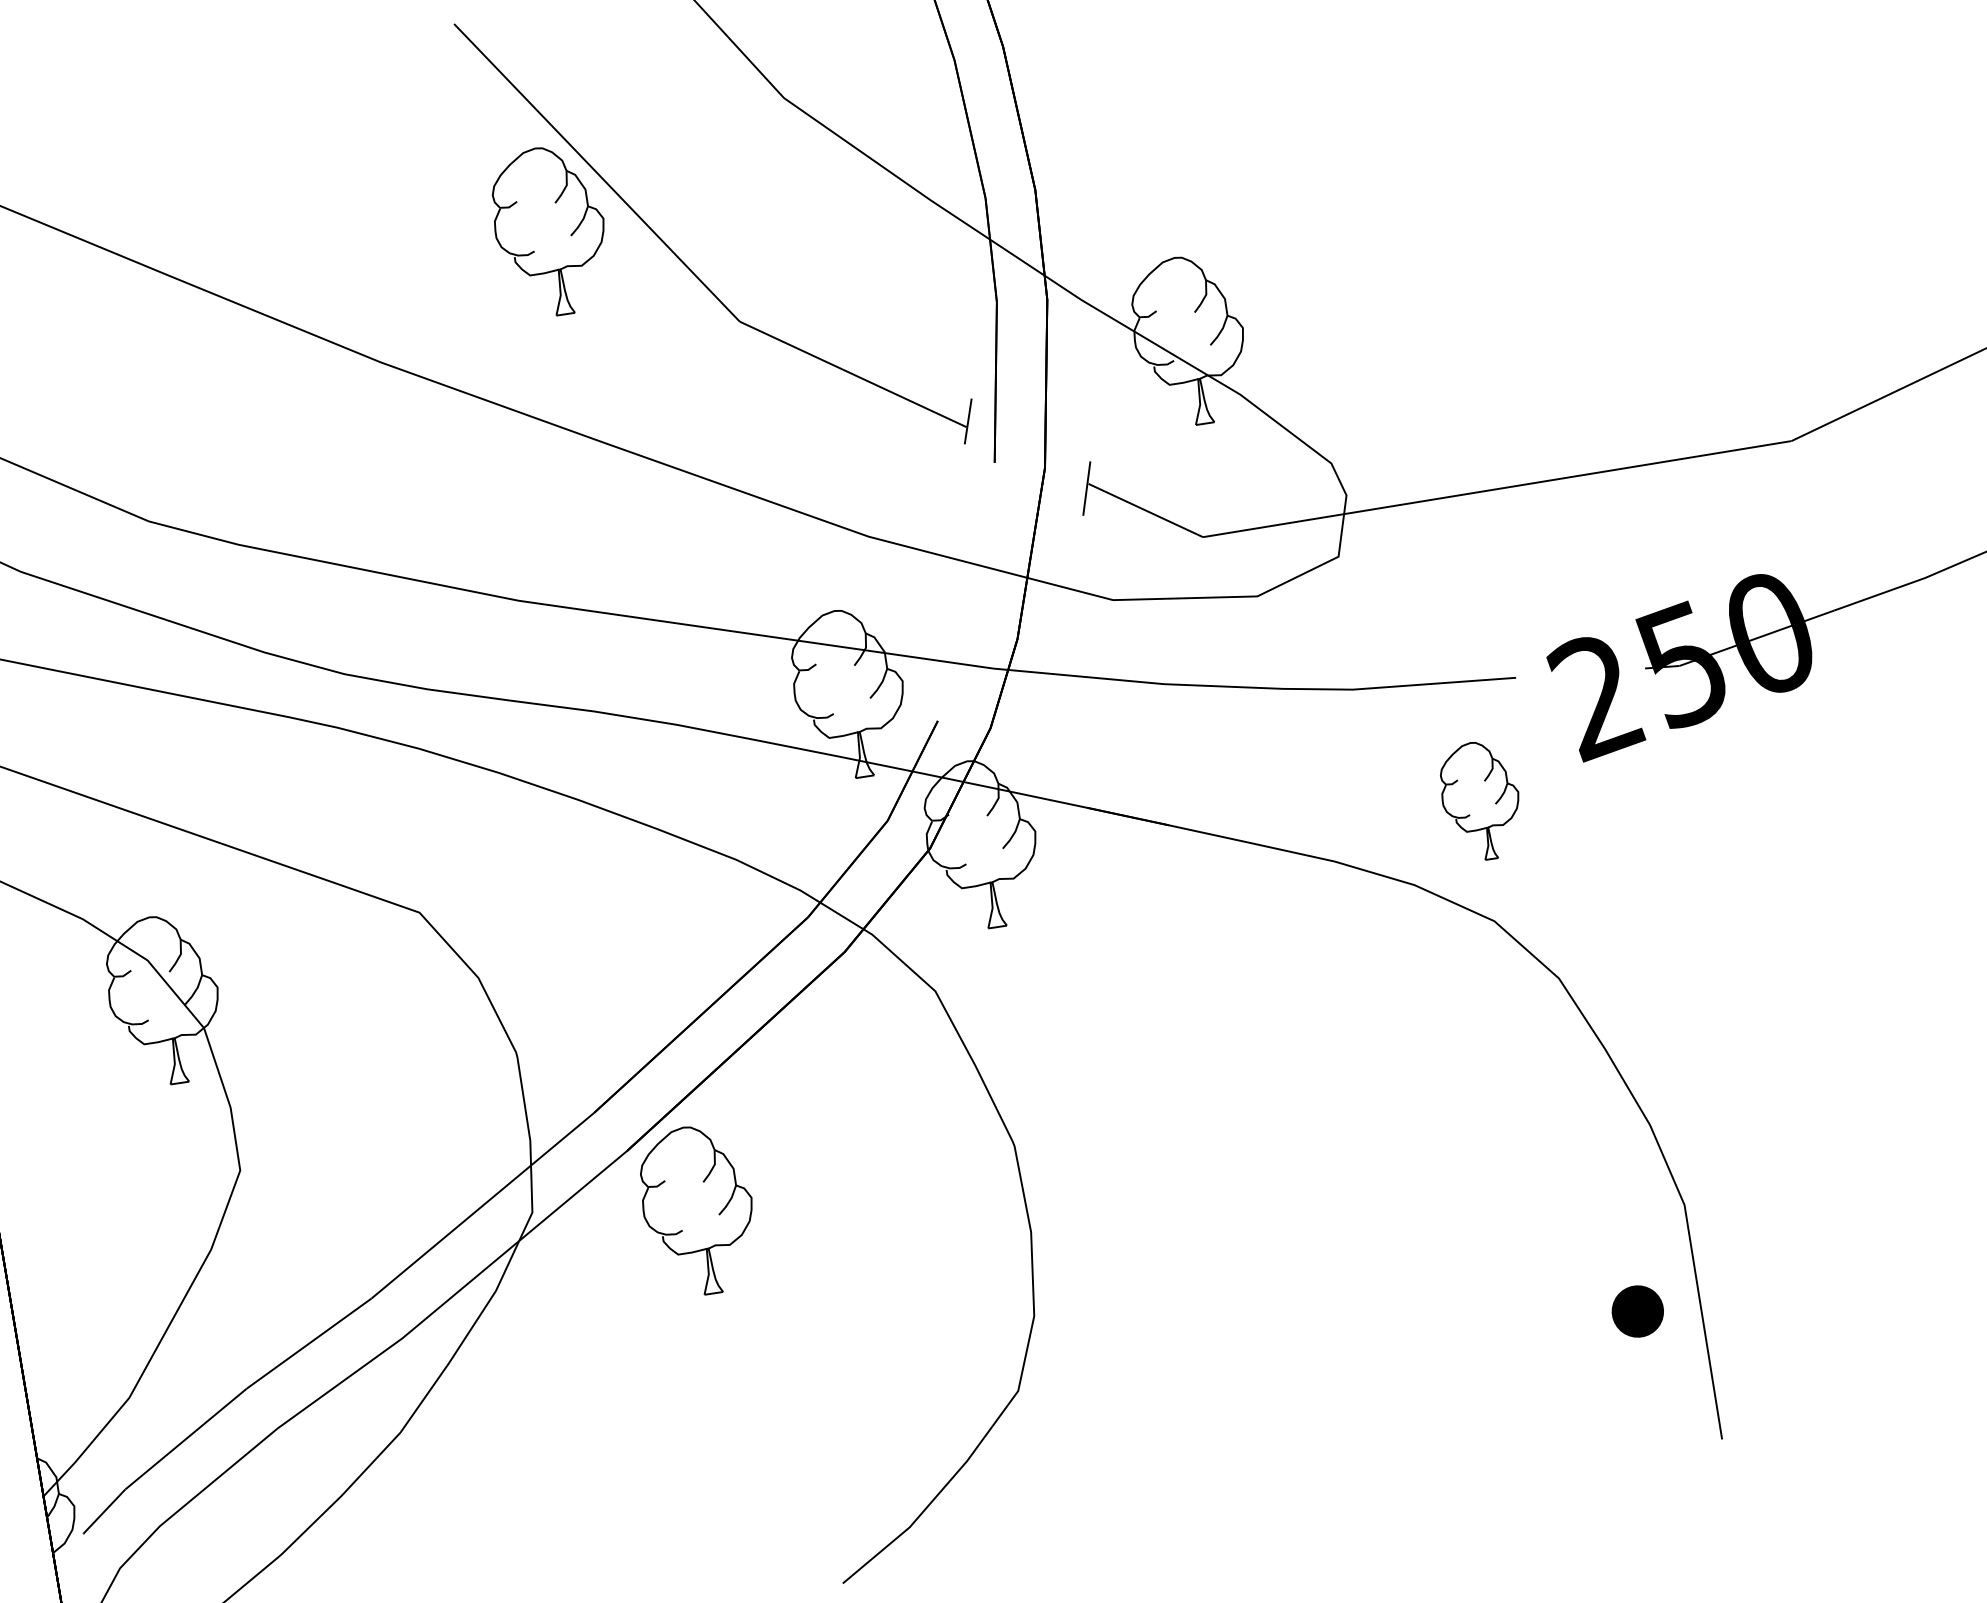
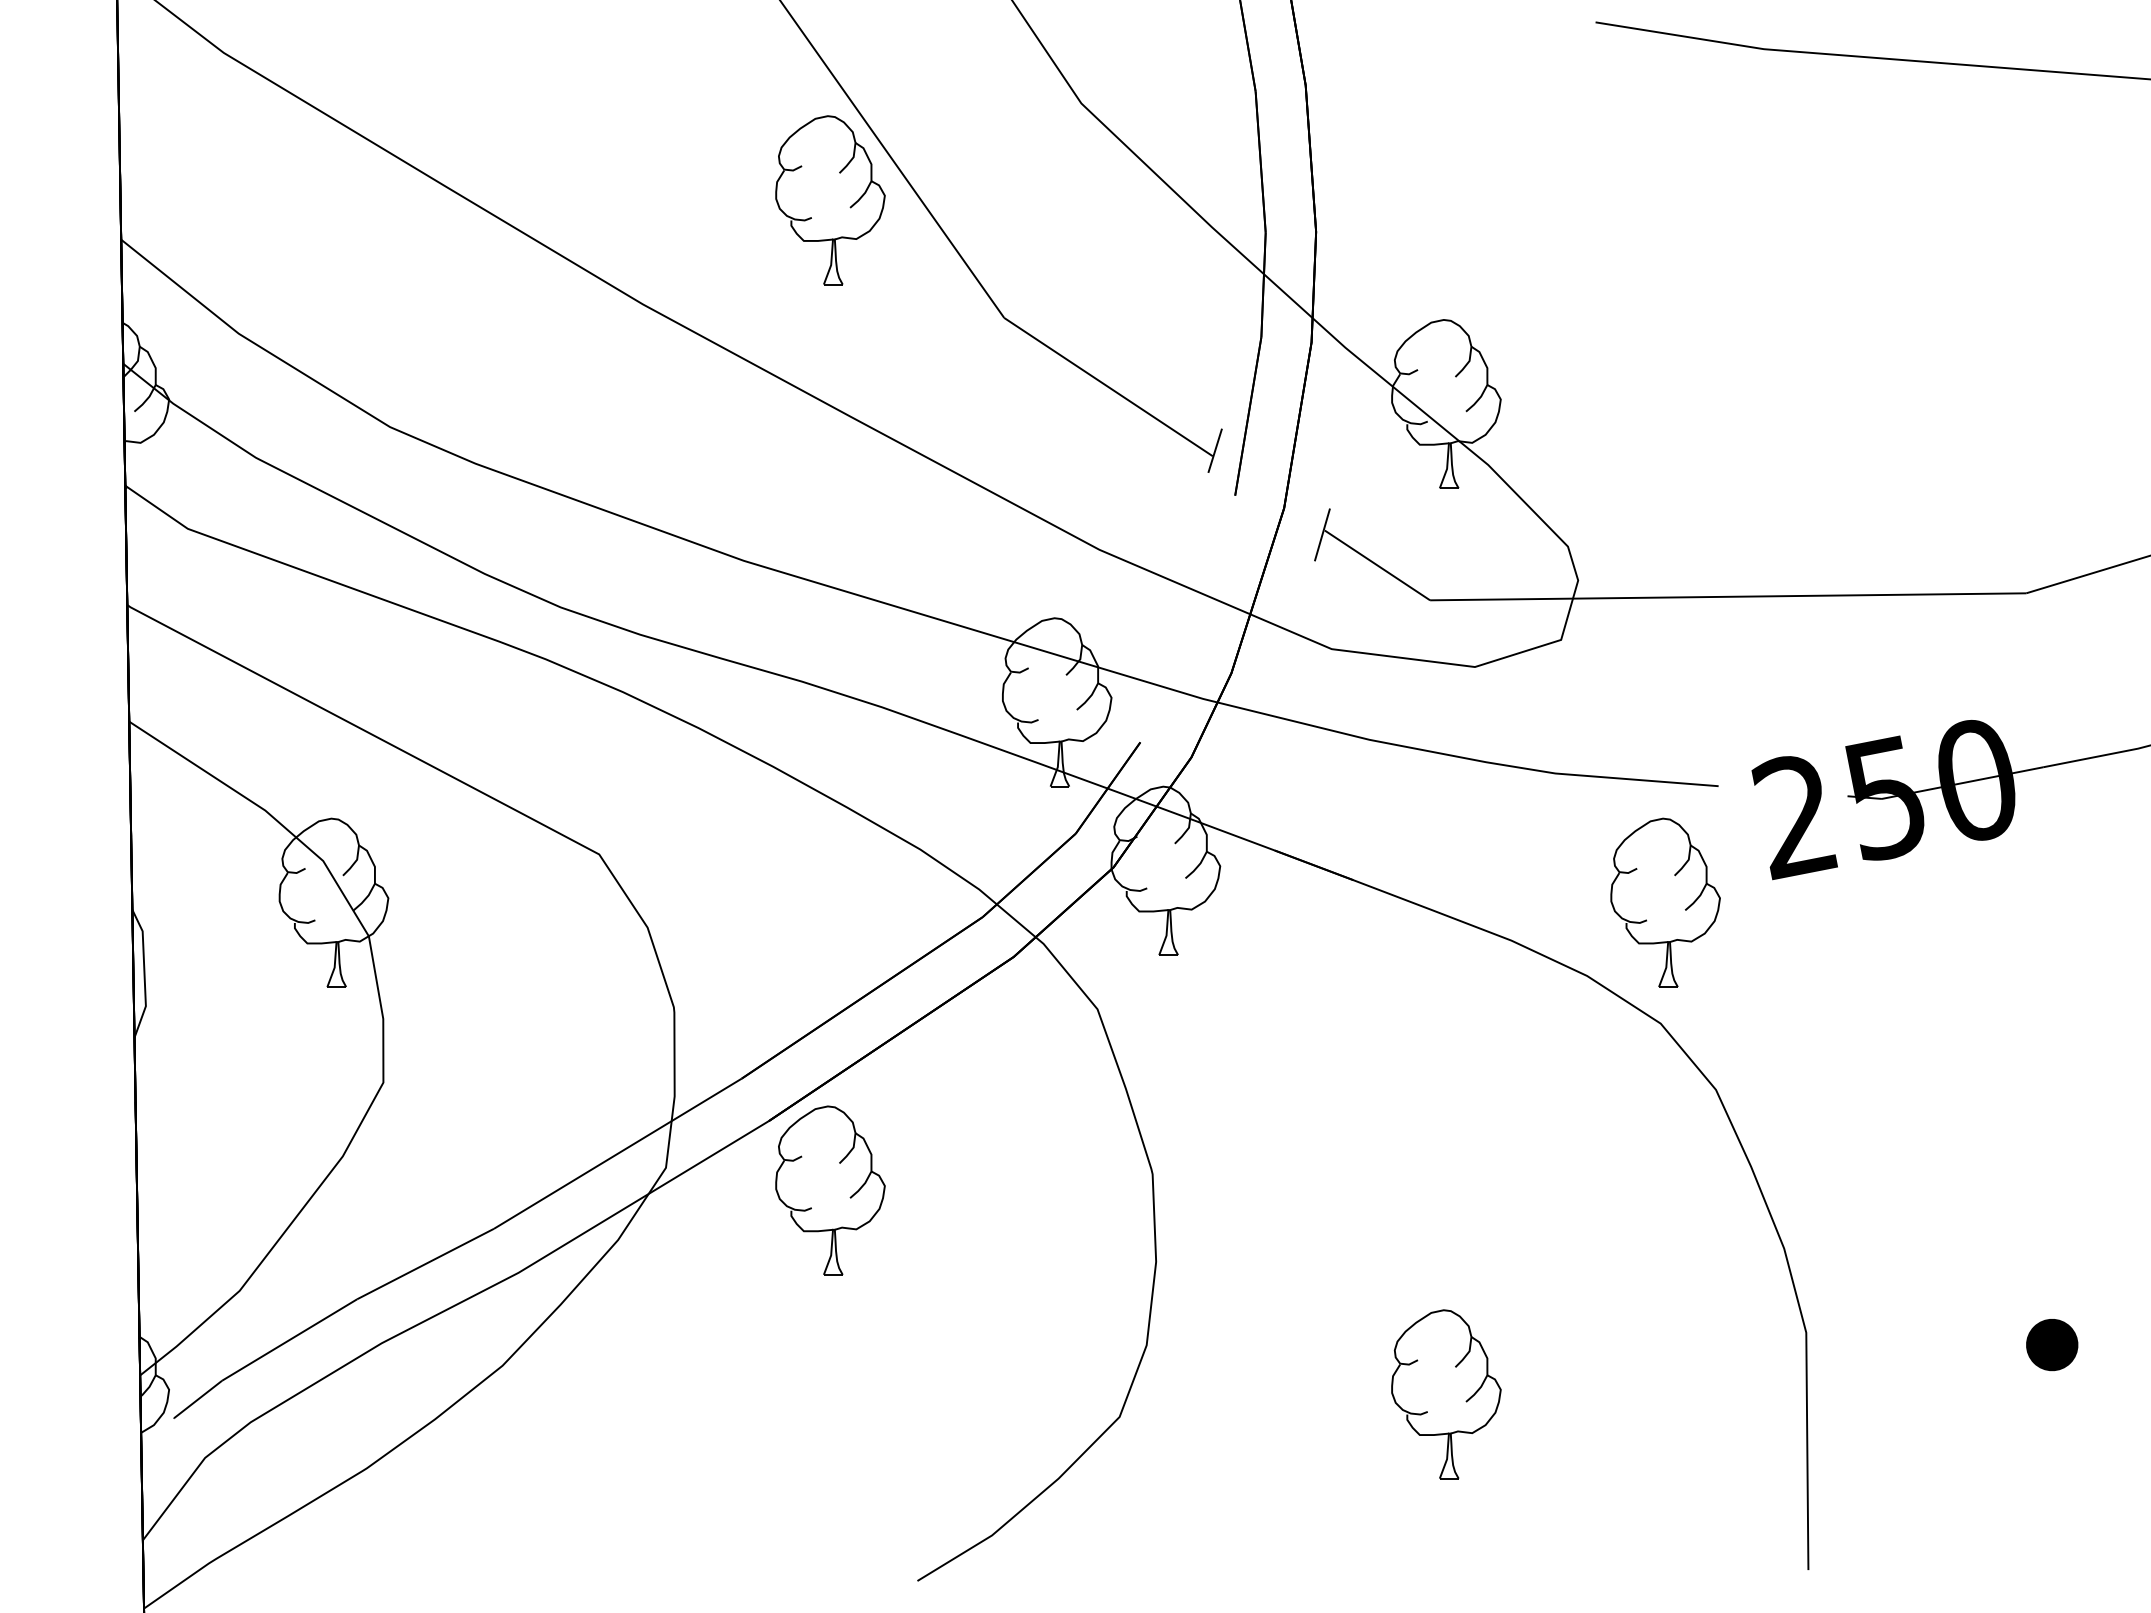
part: (1481, 800) -> (1665, 902), size x1.43
part: (1638, 1311) -> (2052, 1345), moved
part: (1338, 1319) -> (1446, 1394), added

